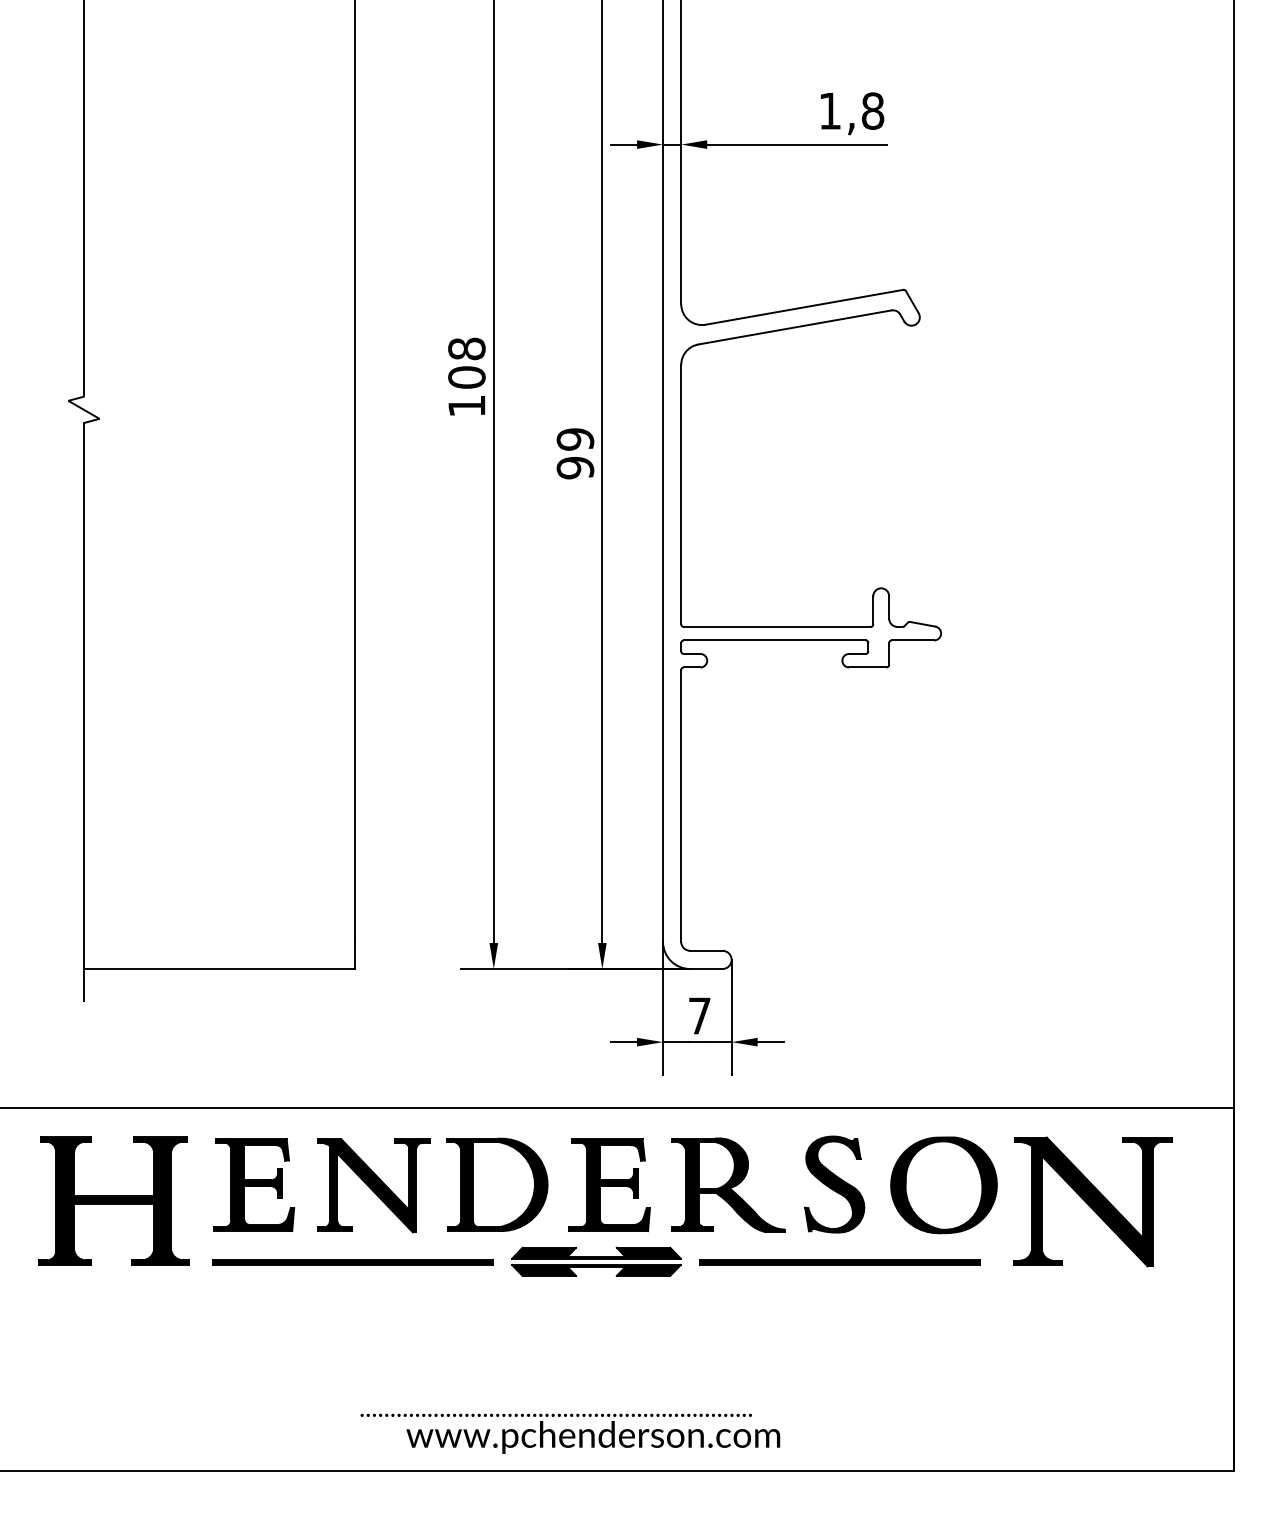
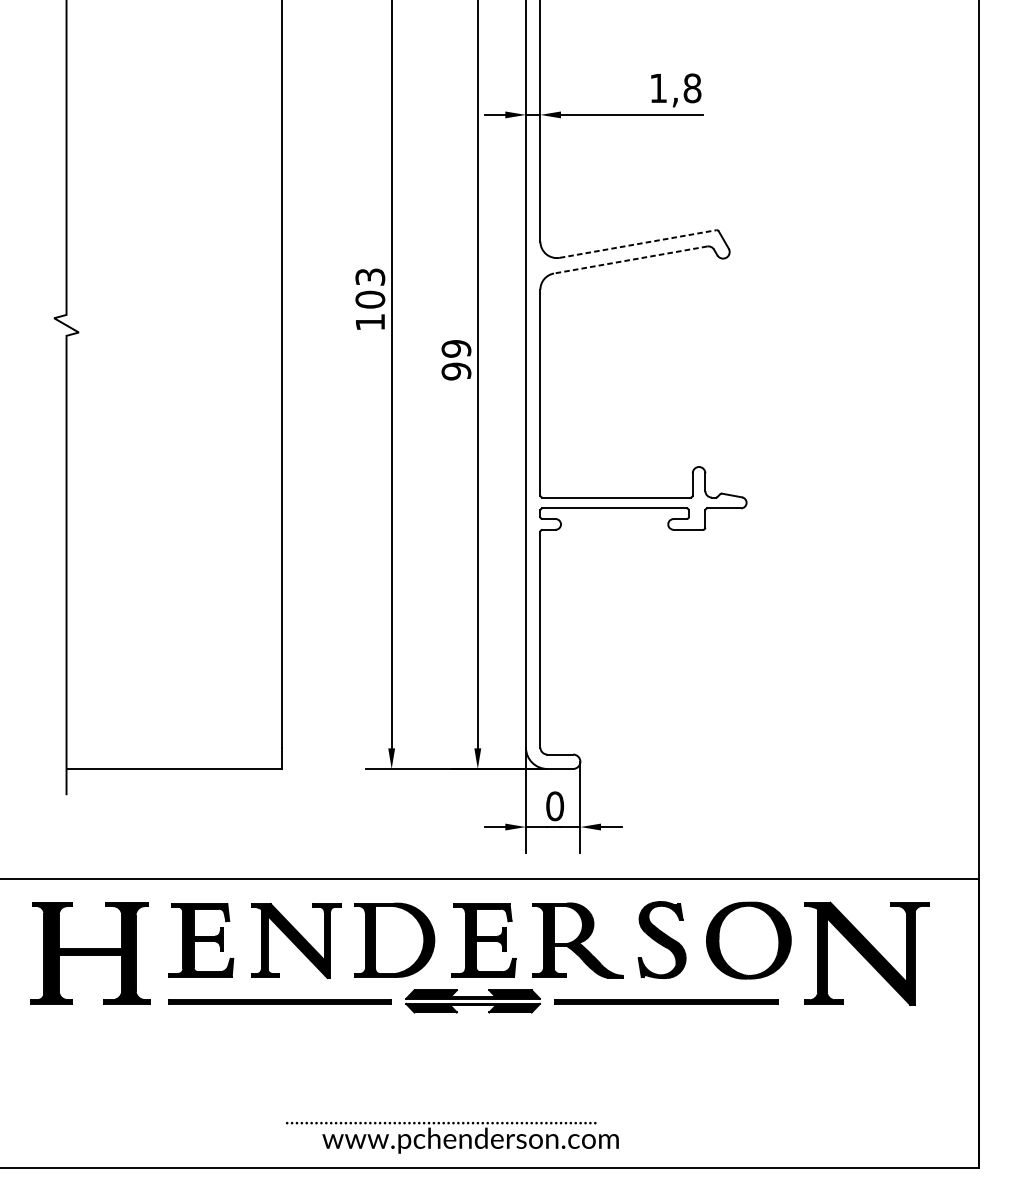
line: (804, 307) -> (638, 244), solid -> dashed
line: (794, 327) -> (630, 260), solid -> dashed
text: (466, 348) -> (370, 276), 108 -> 103
text: (699, 1015) -> (554, 805), 7 -> 0

